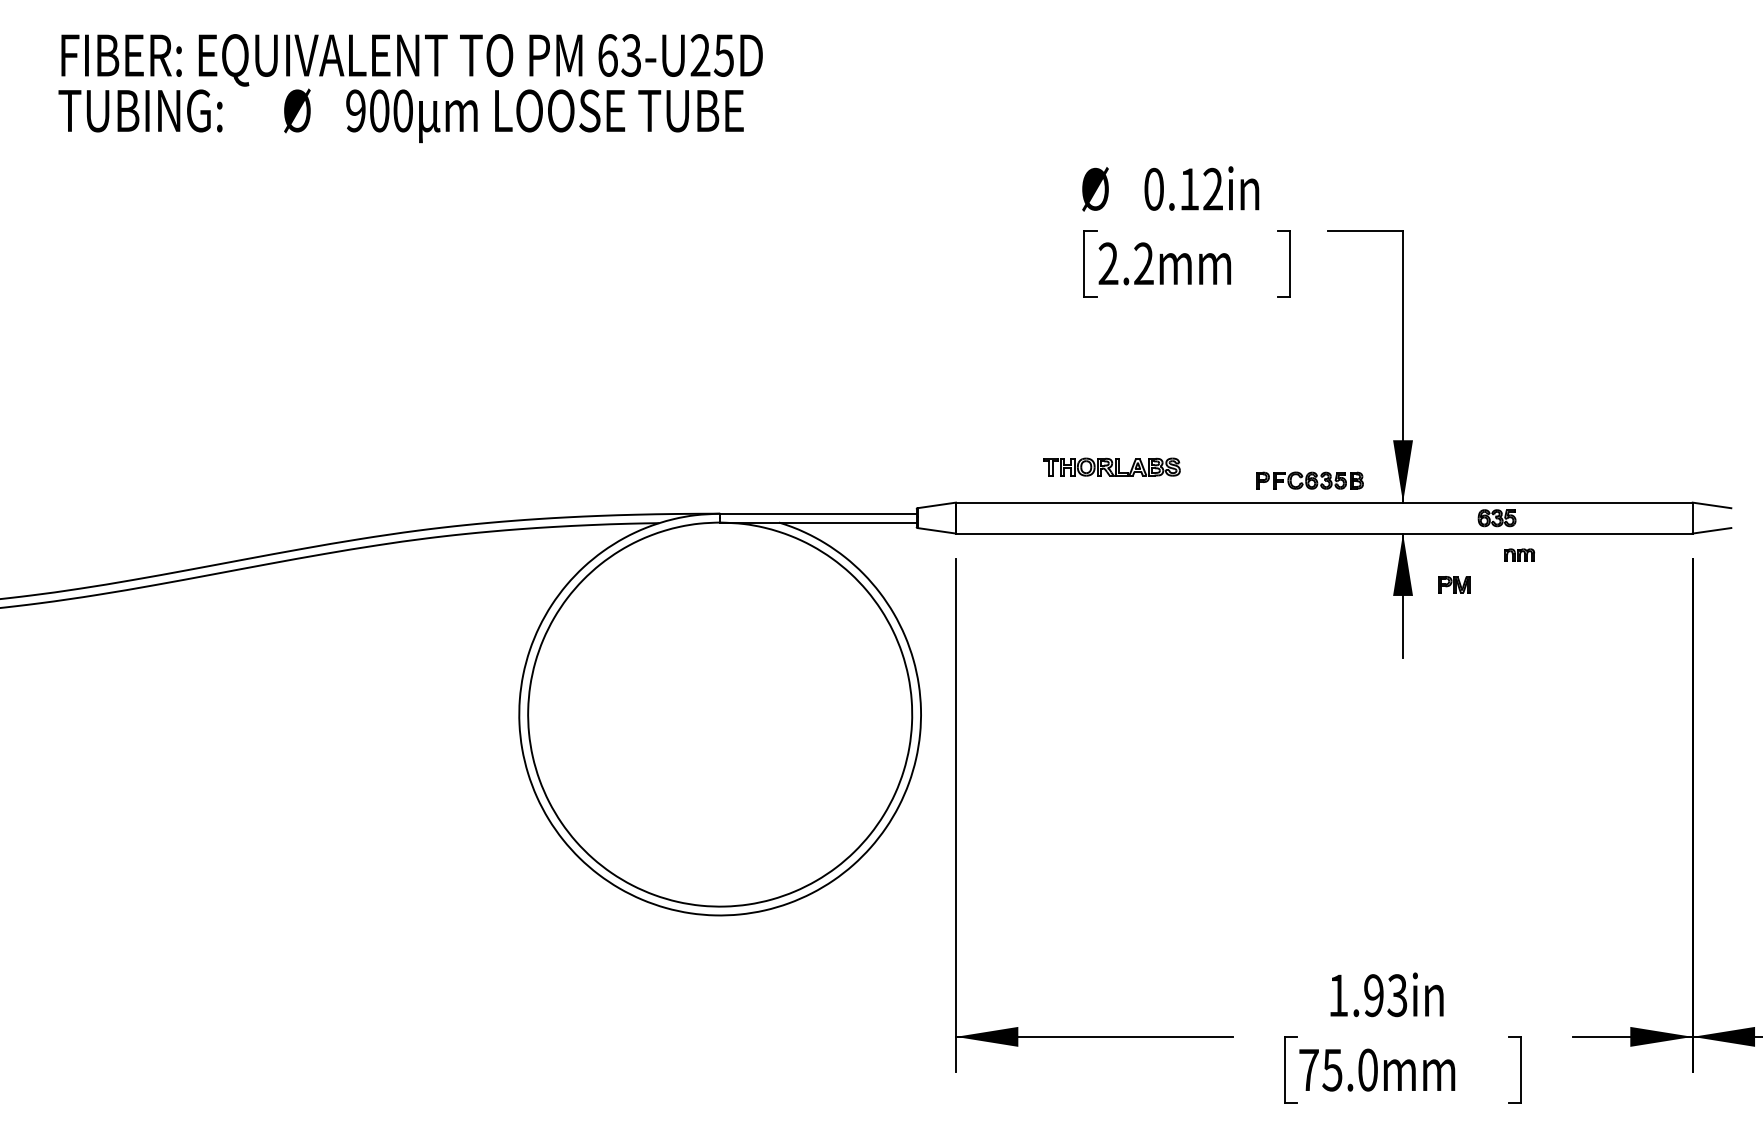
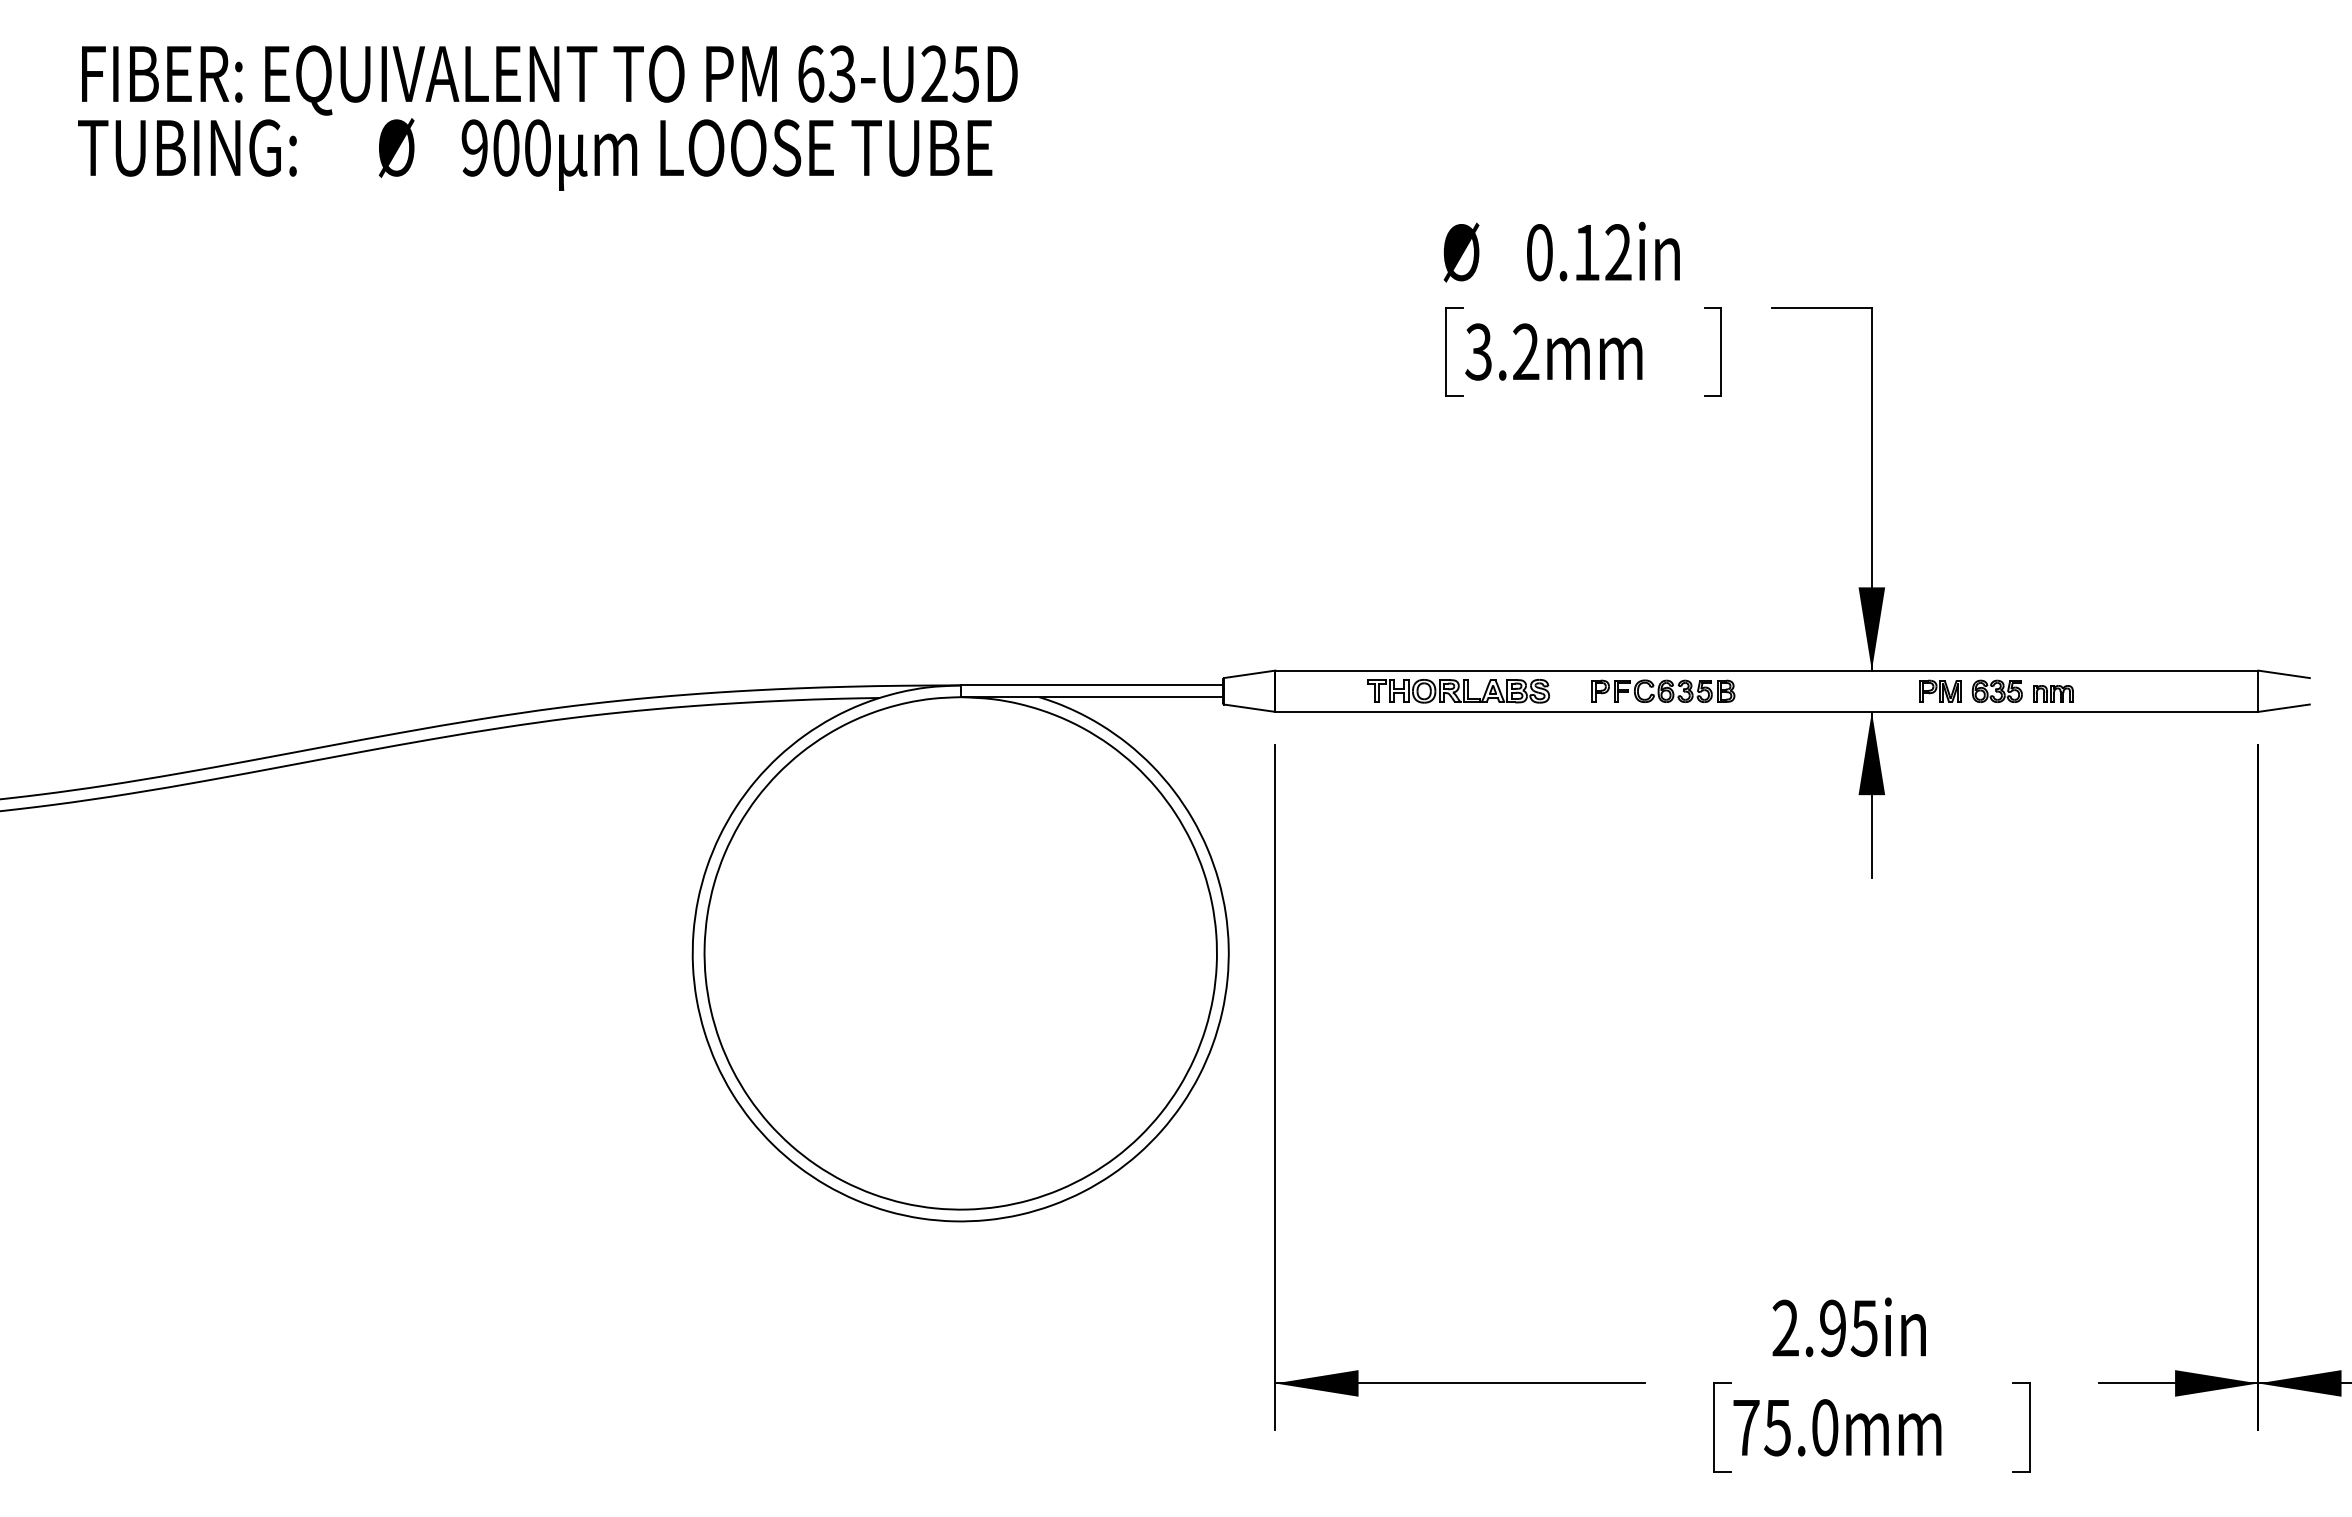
text: (1108, 263) -> (1478, 351), 2.2mm -> 3.2mm
part: (1111, 467) -> (1458, 691), moved
part: (1309, 480) -> (1663, 690), moved
part: (1519, 555) -> (2053, 693), moved
part: (1454, 584) -> (1940, 690), moved
text: (1367, 994) -> (1824, 1327), 1.93in -> 2.95in

